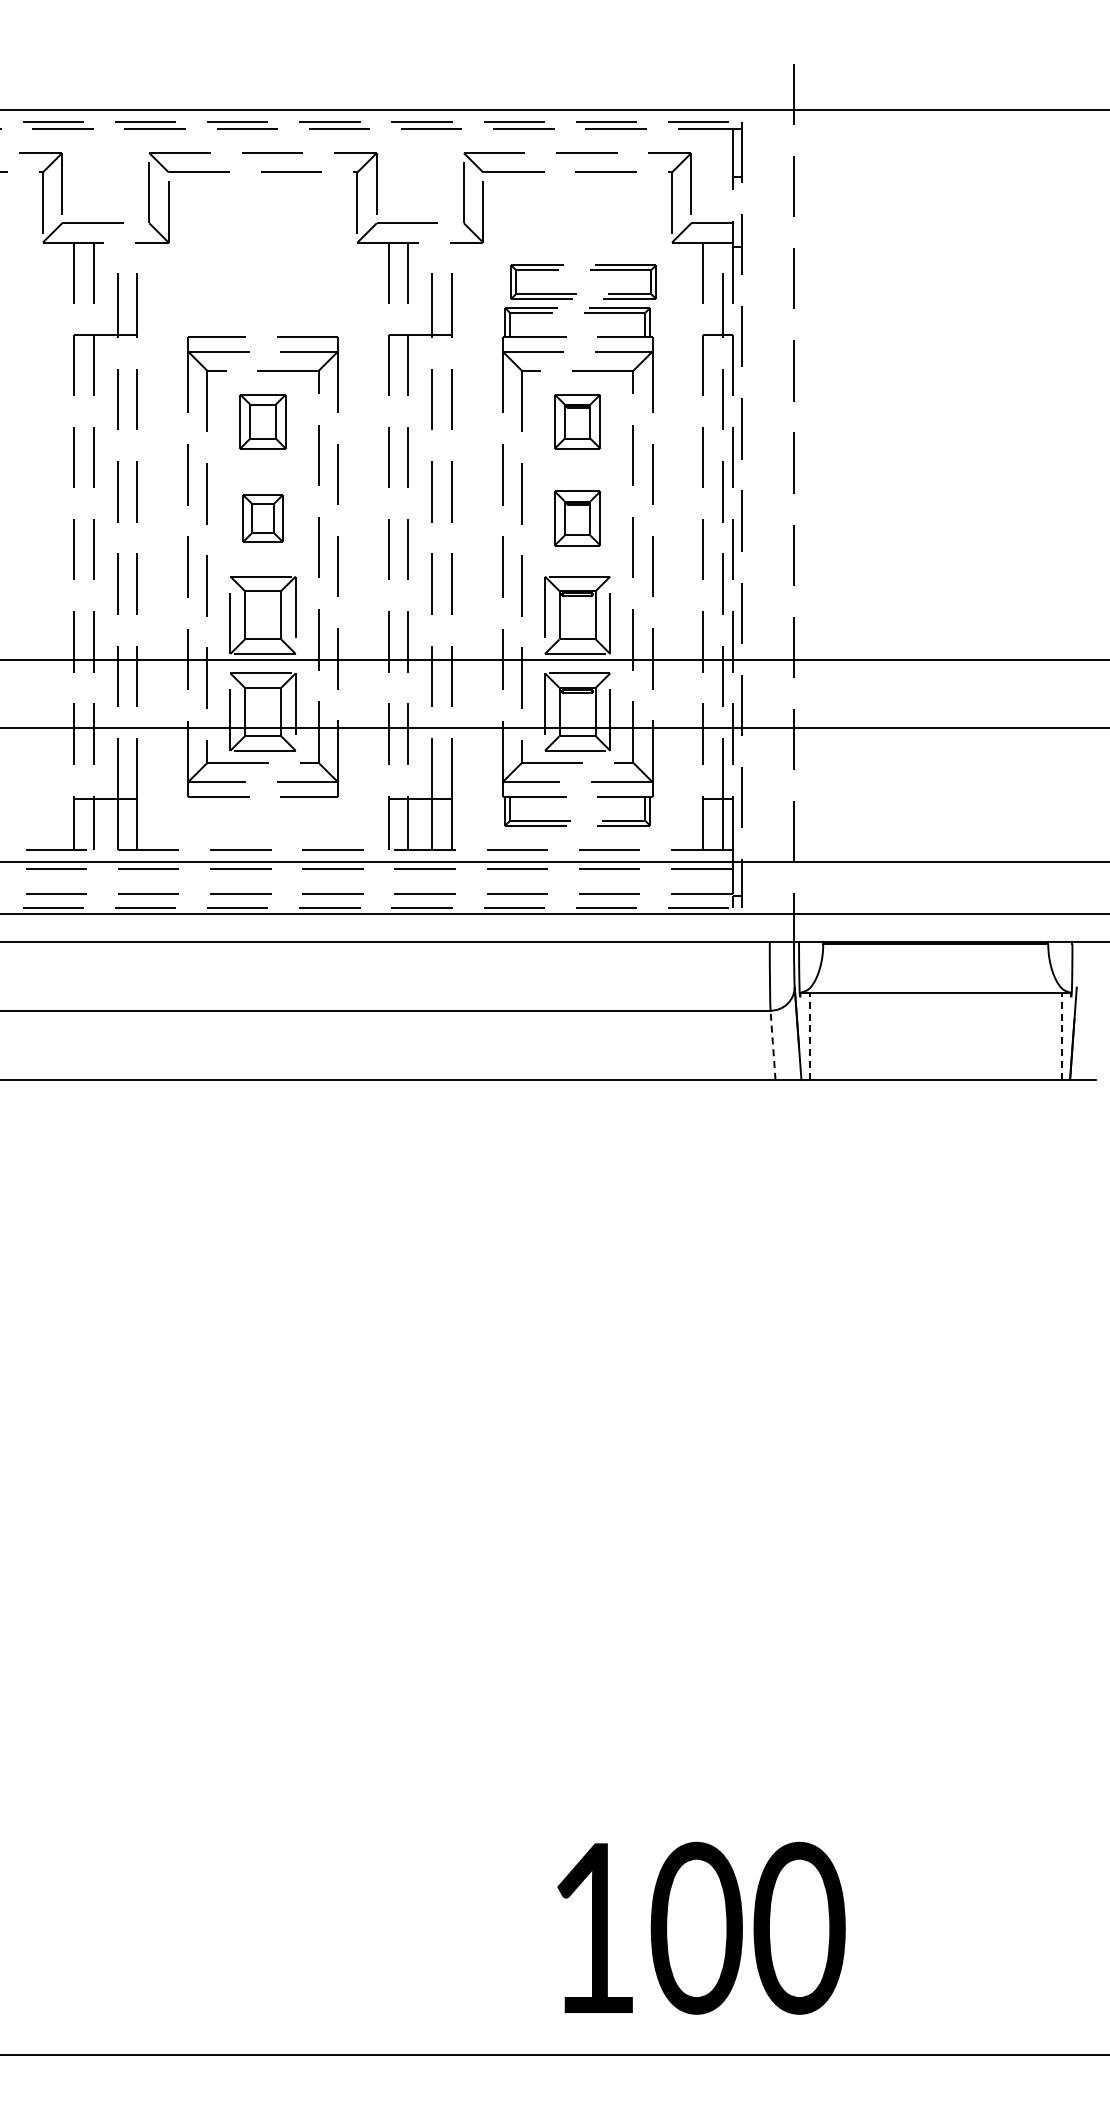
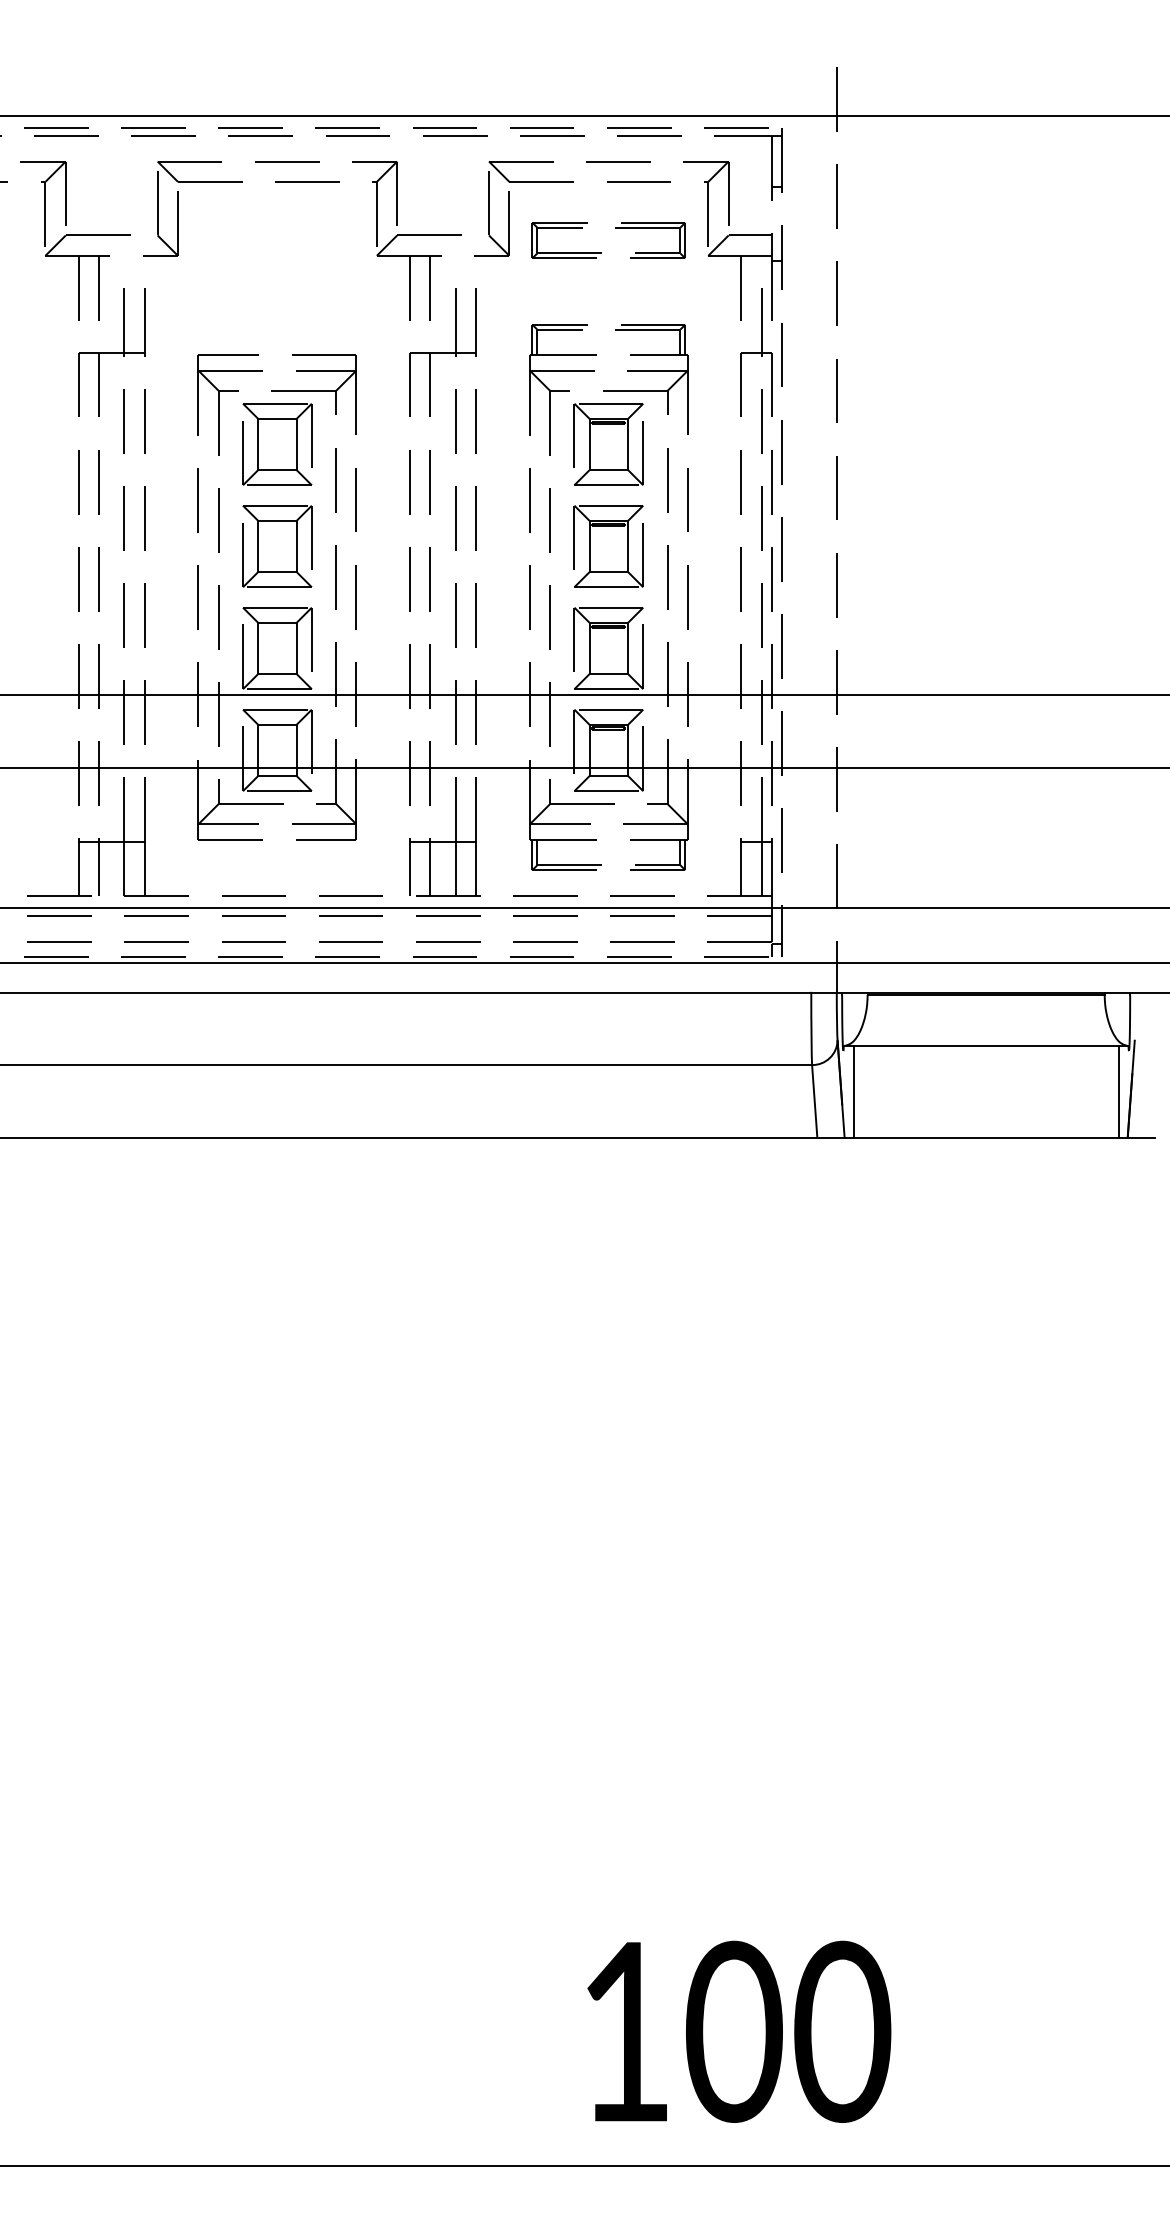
part: (590, 270) -> (616, 228), moved
part: (262, 421) -> (276, 444), size x1.43
part: (577, 421) -> (608, 444), size x1.43
part: (262, 518) -> (276, 546), size x1.67
part: (577, 518) -> (608, 546), size x1.43
line: (809, 1036) -> (853, 1092), dashed -> solid
line: (1061, 1036) -> (1118, 1092), dashed -> solid
line: (773, 1045) -> (815, 1101), dashed -> solid

